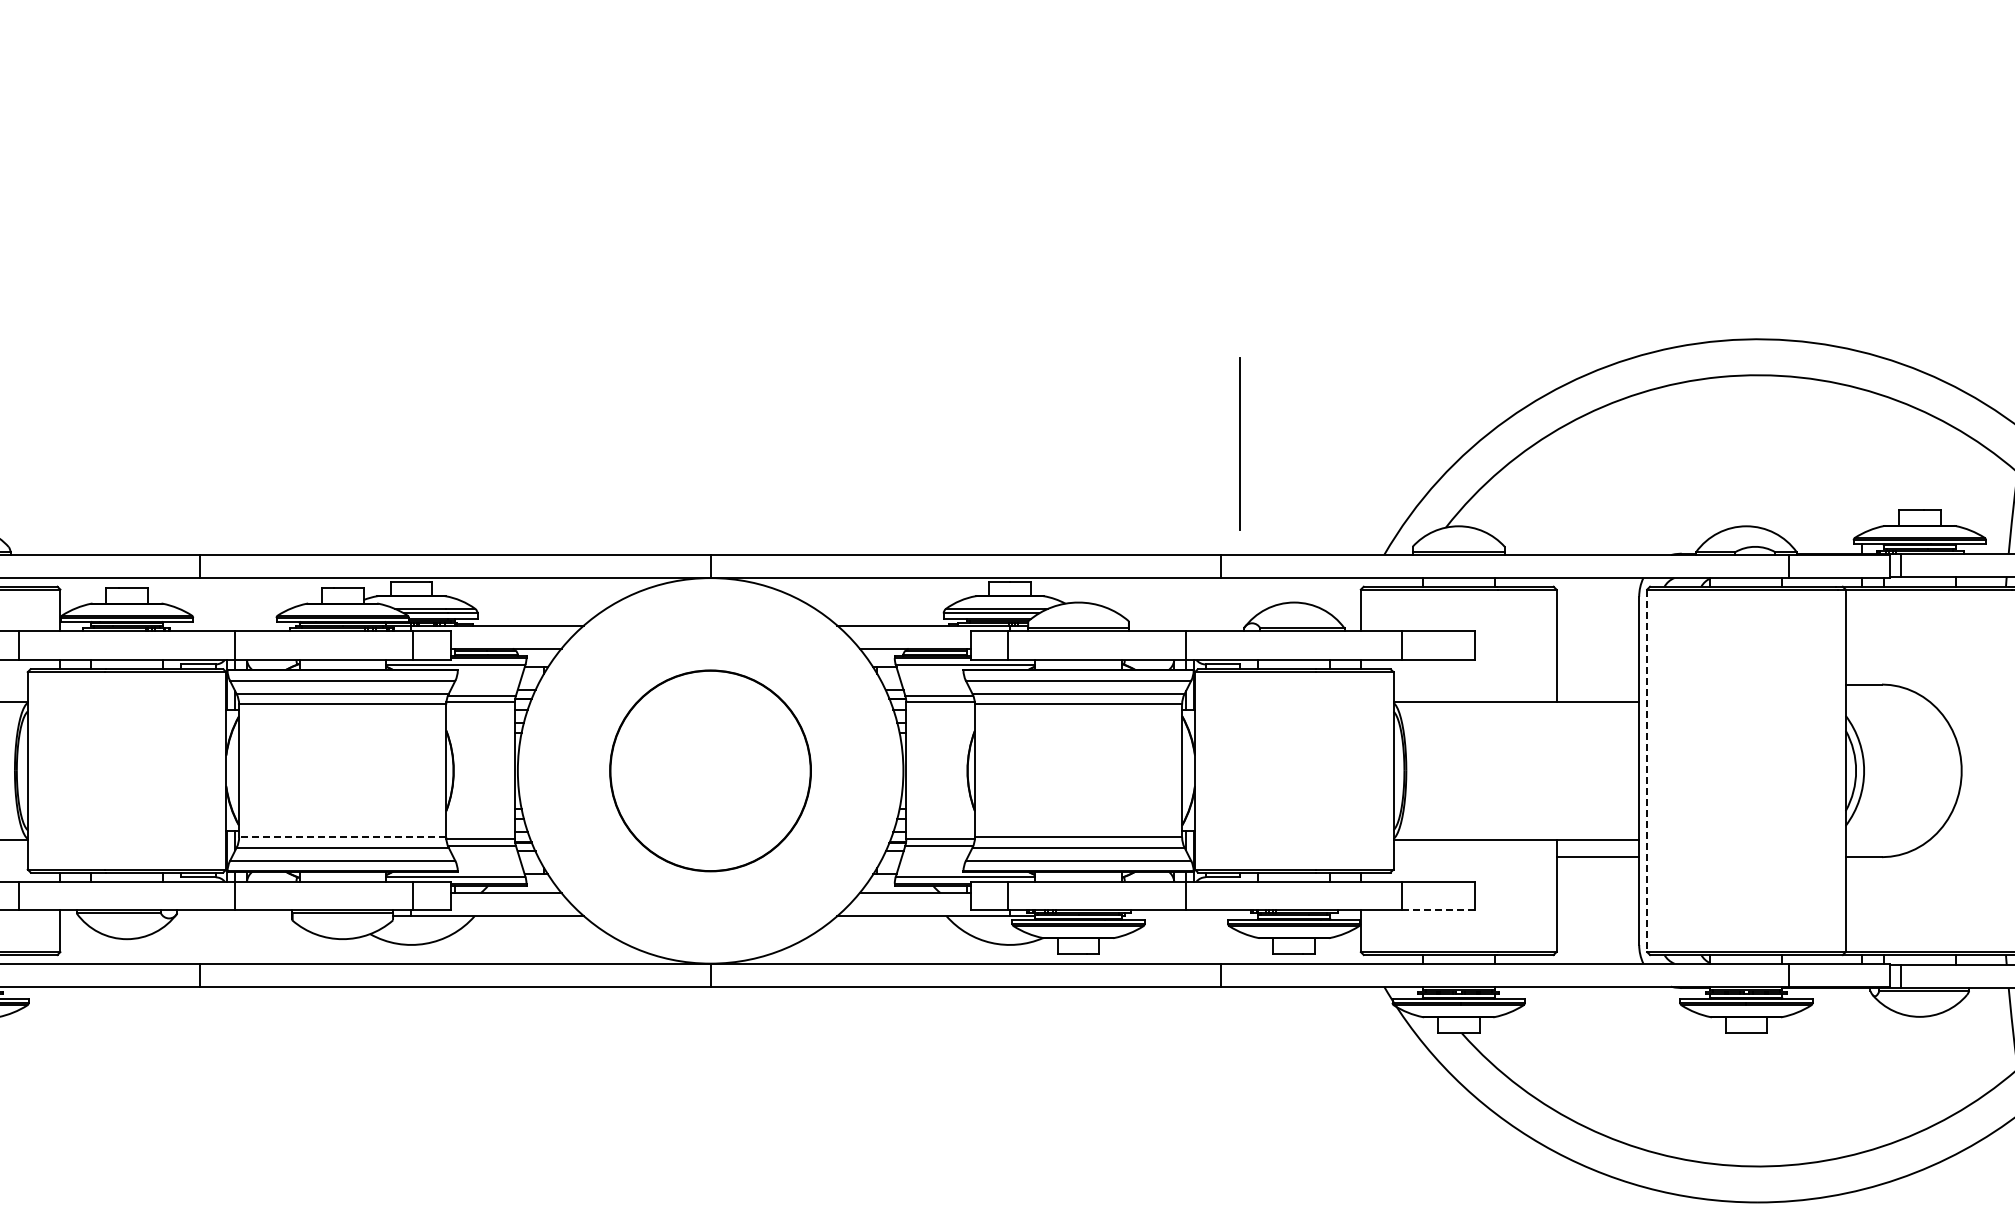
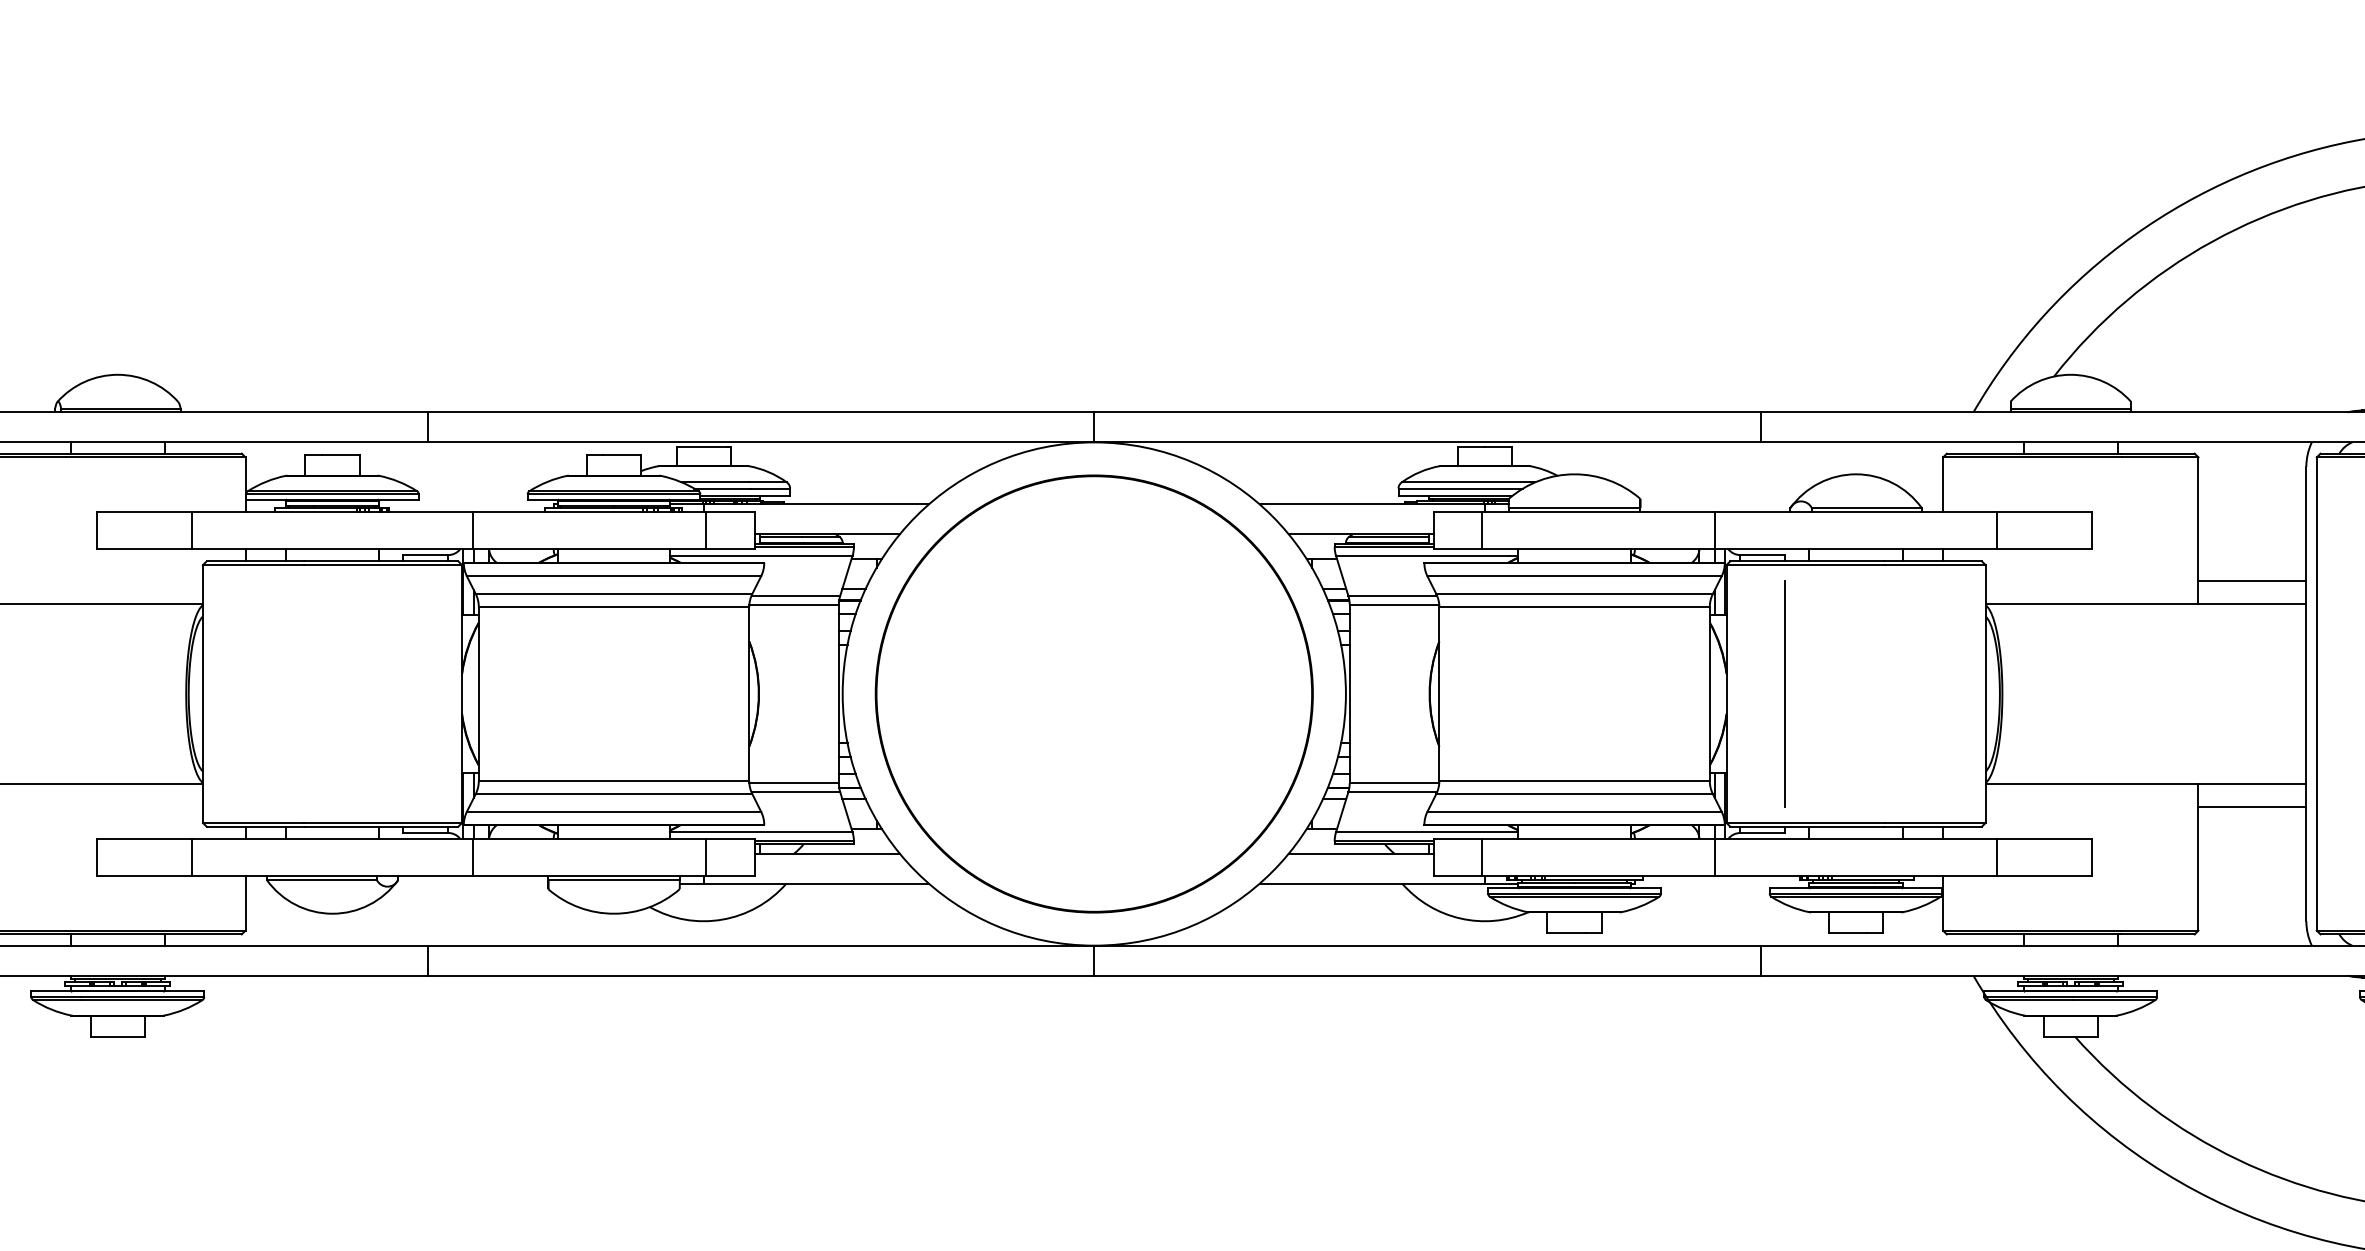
line: (1239, 443) -> (1784, 693), moved
line: (1597, 684) -> (2251, 581), added
part: (710, 770) -> (1094, 693), size x1.67
line: (1647, 771) -> (2317, 694), dashed -> solid
line: (342, 837) -> (613, 781), dashed -> solid
line: (1438, 910) -> (2044, 876), dashed -> solid

